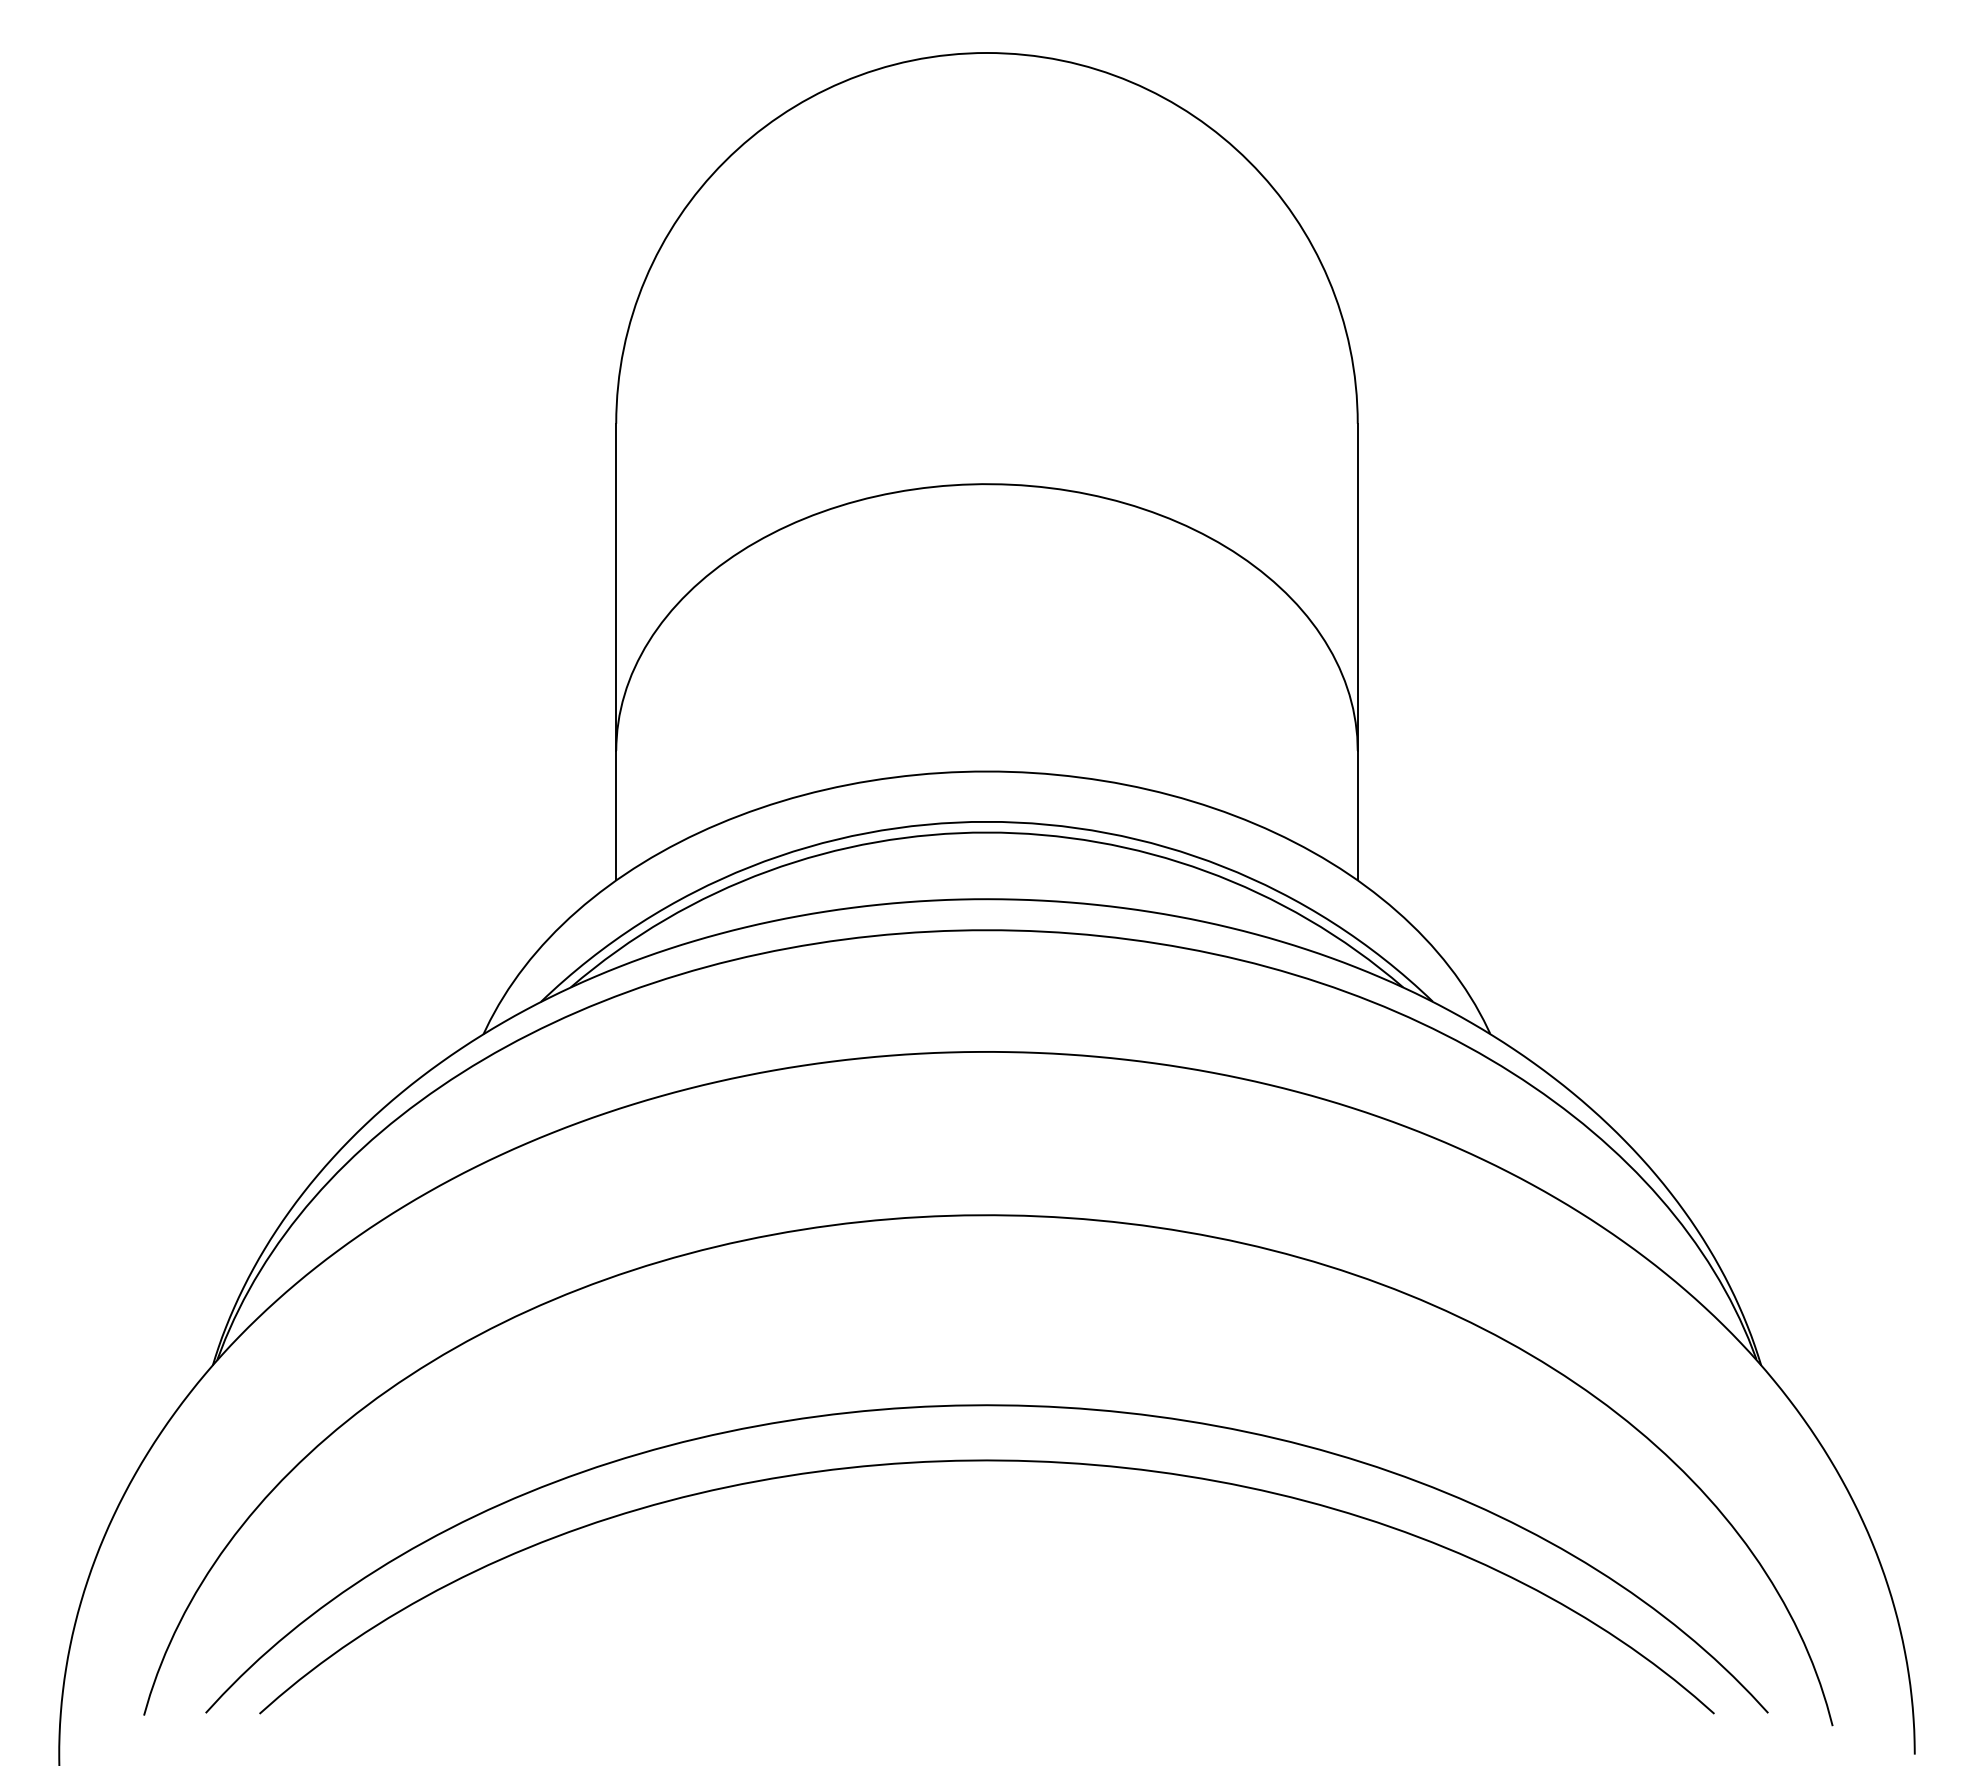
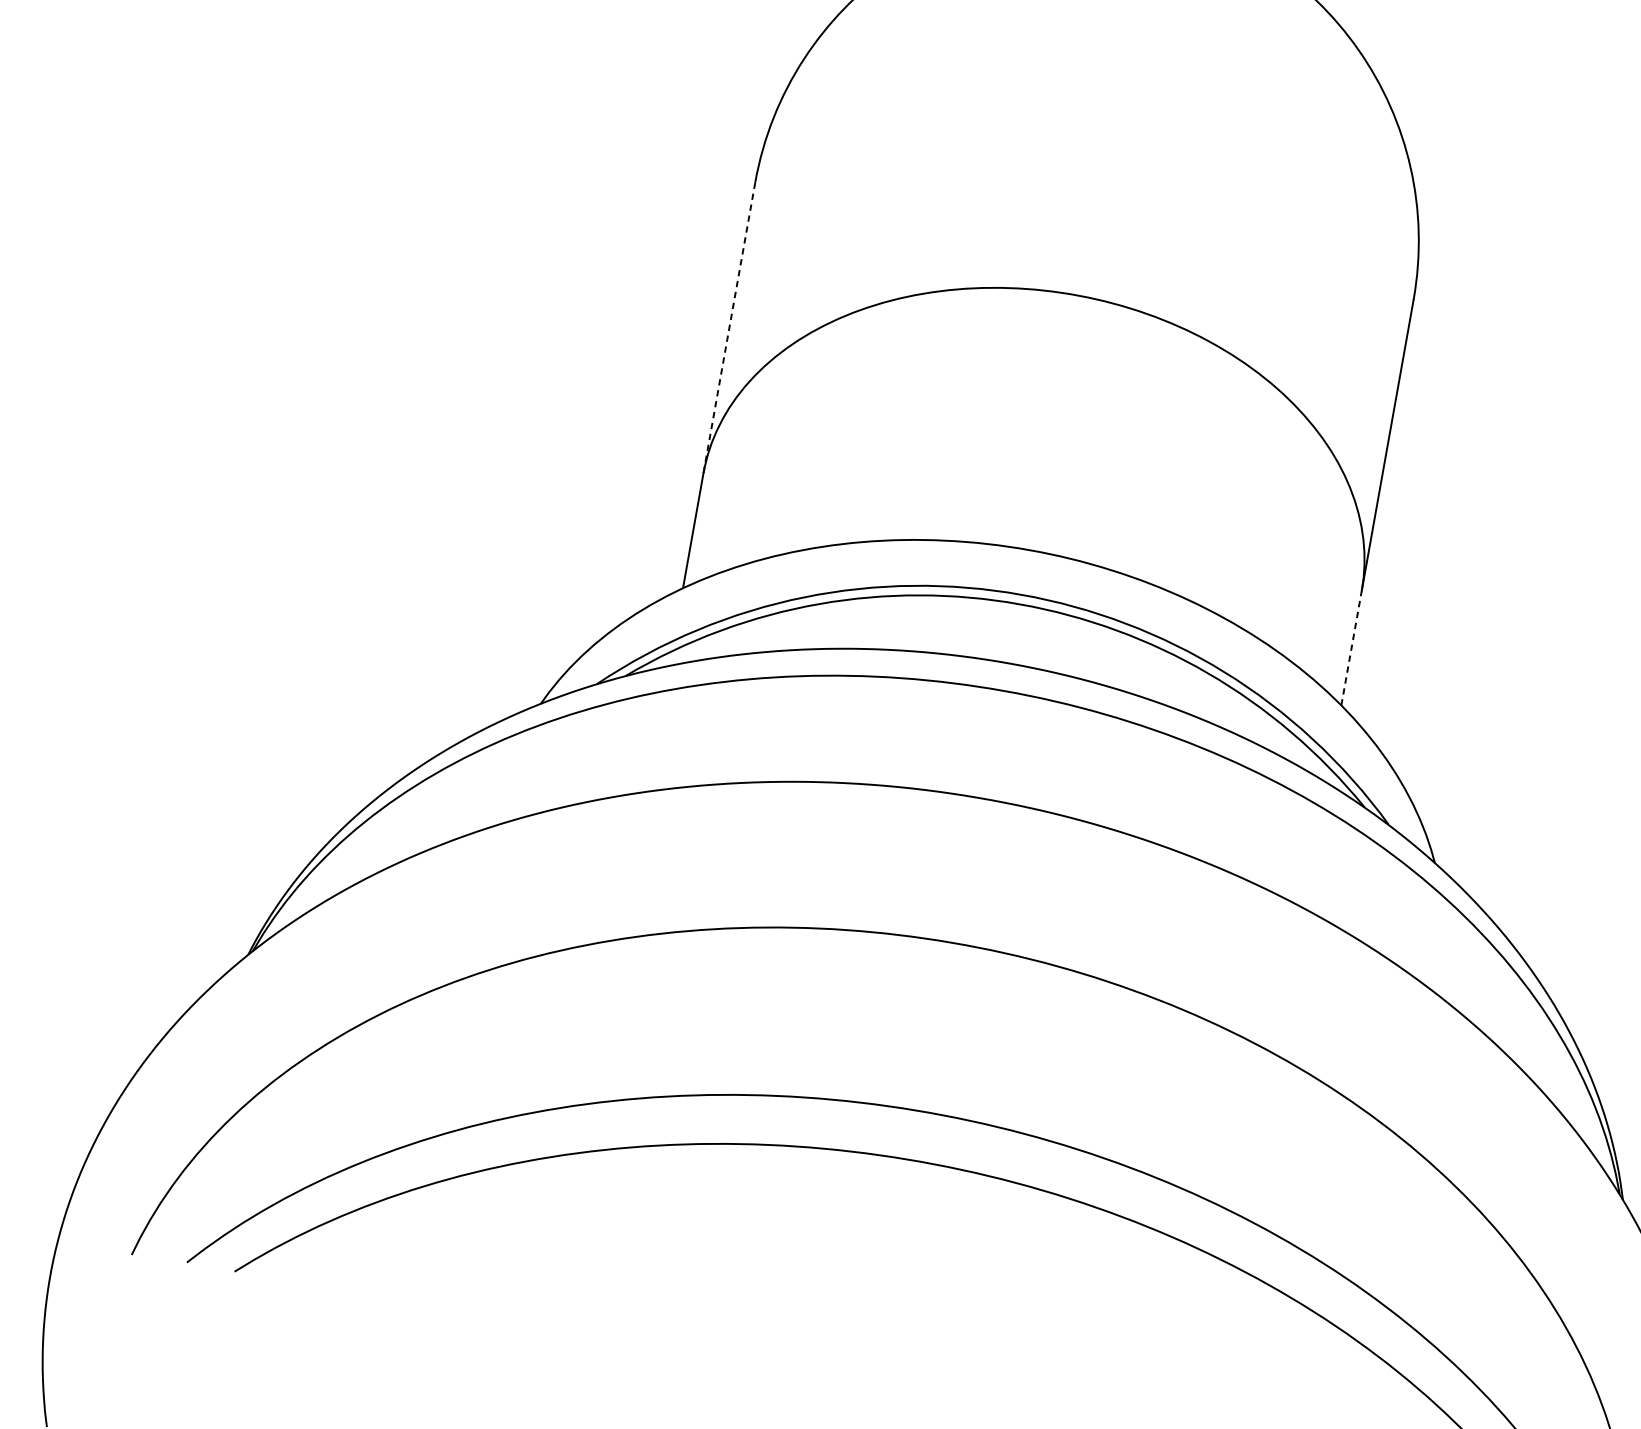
line: (616, 587) -> (729, 328), solid -> dashed
line: (1357, 815) -> (1351, 647), solid -> dashed

